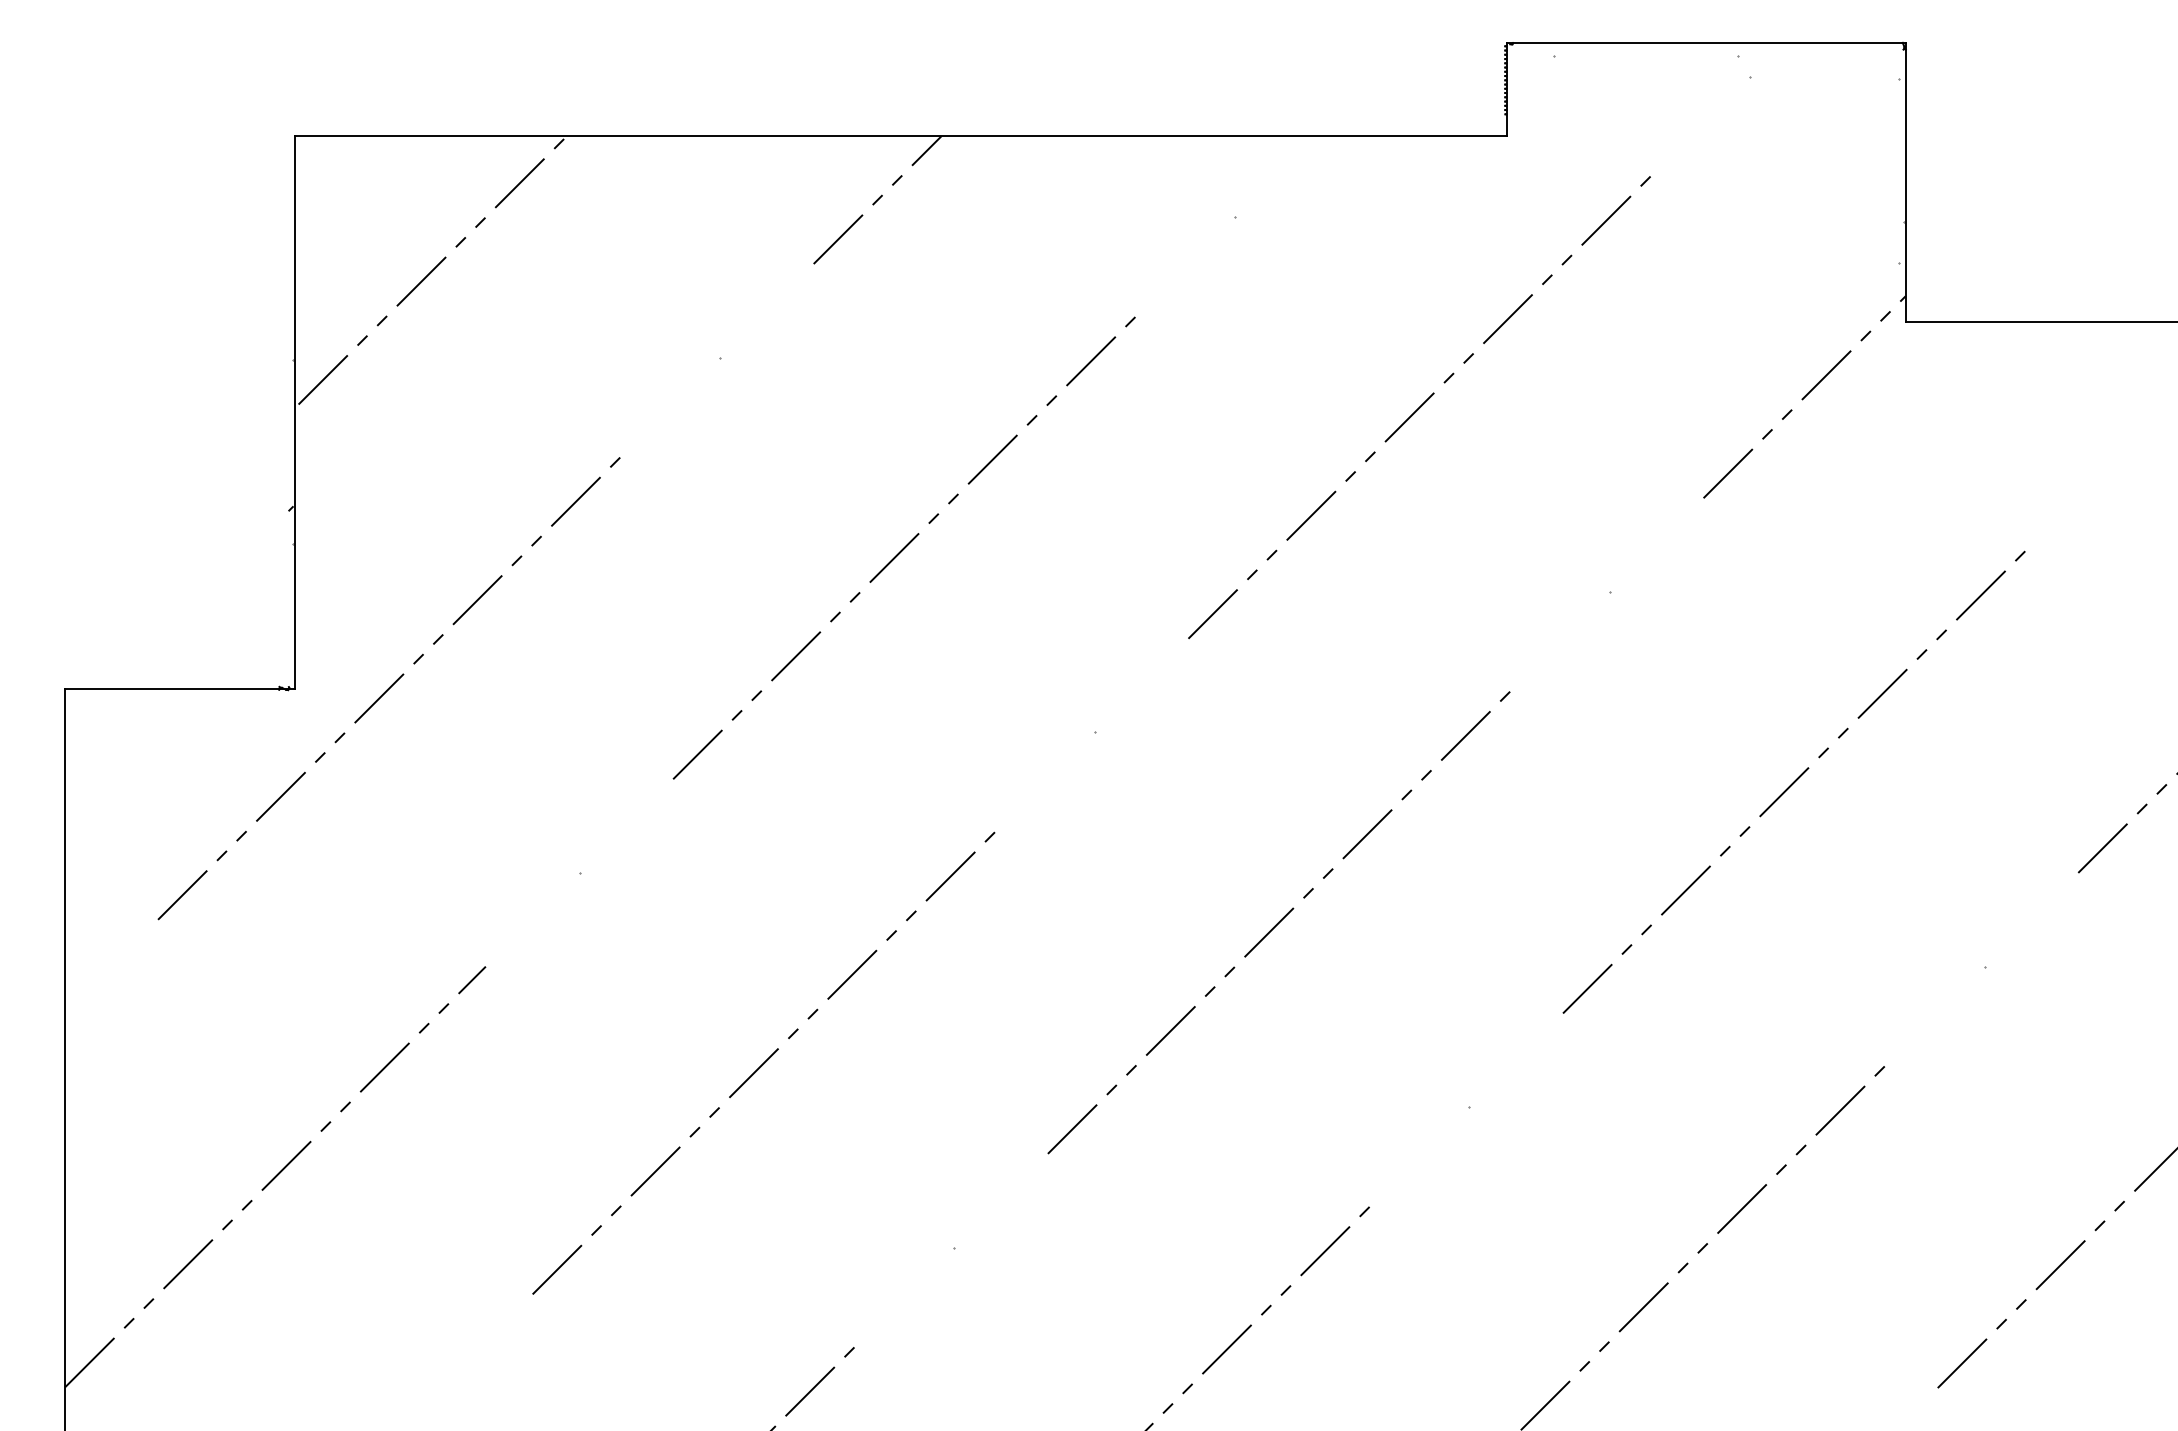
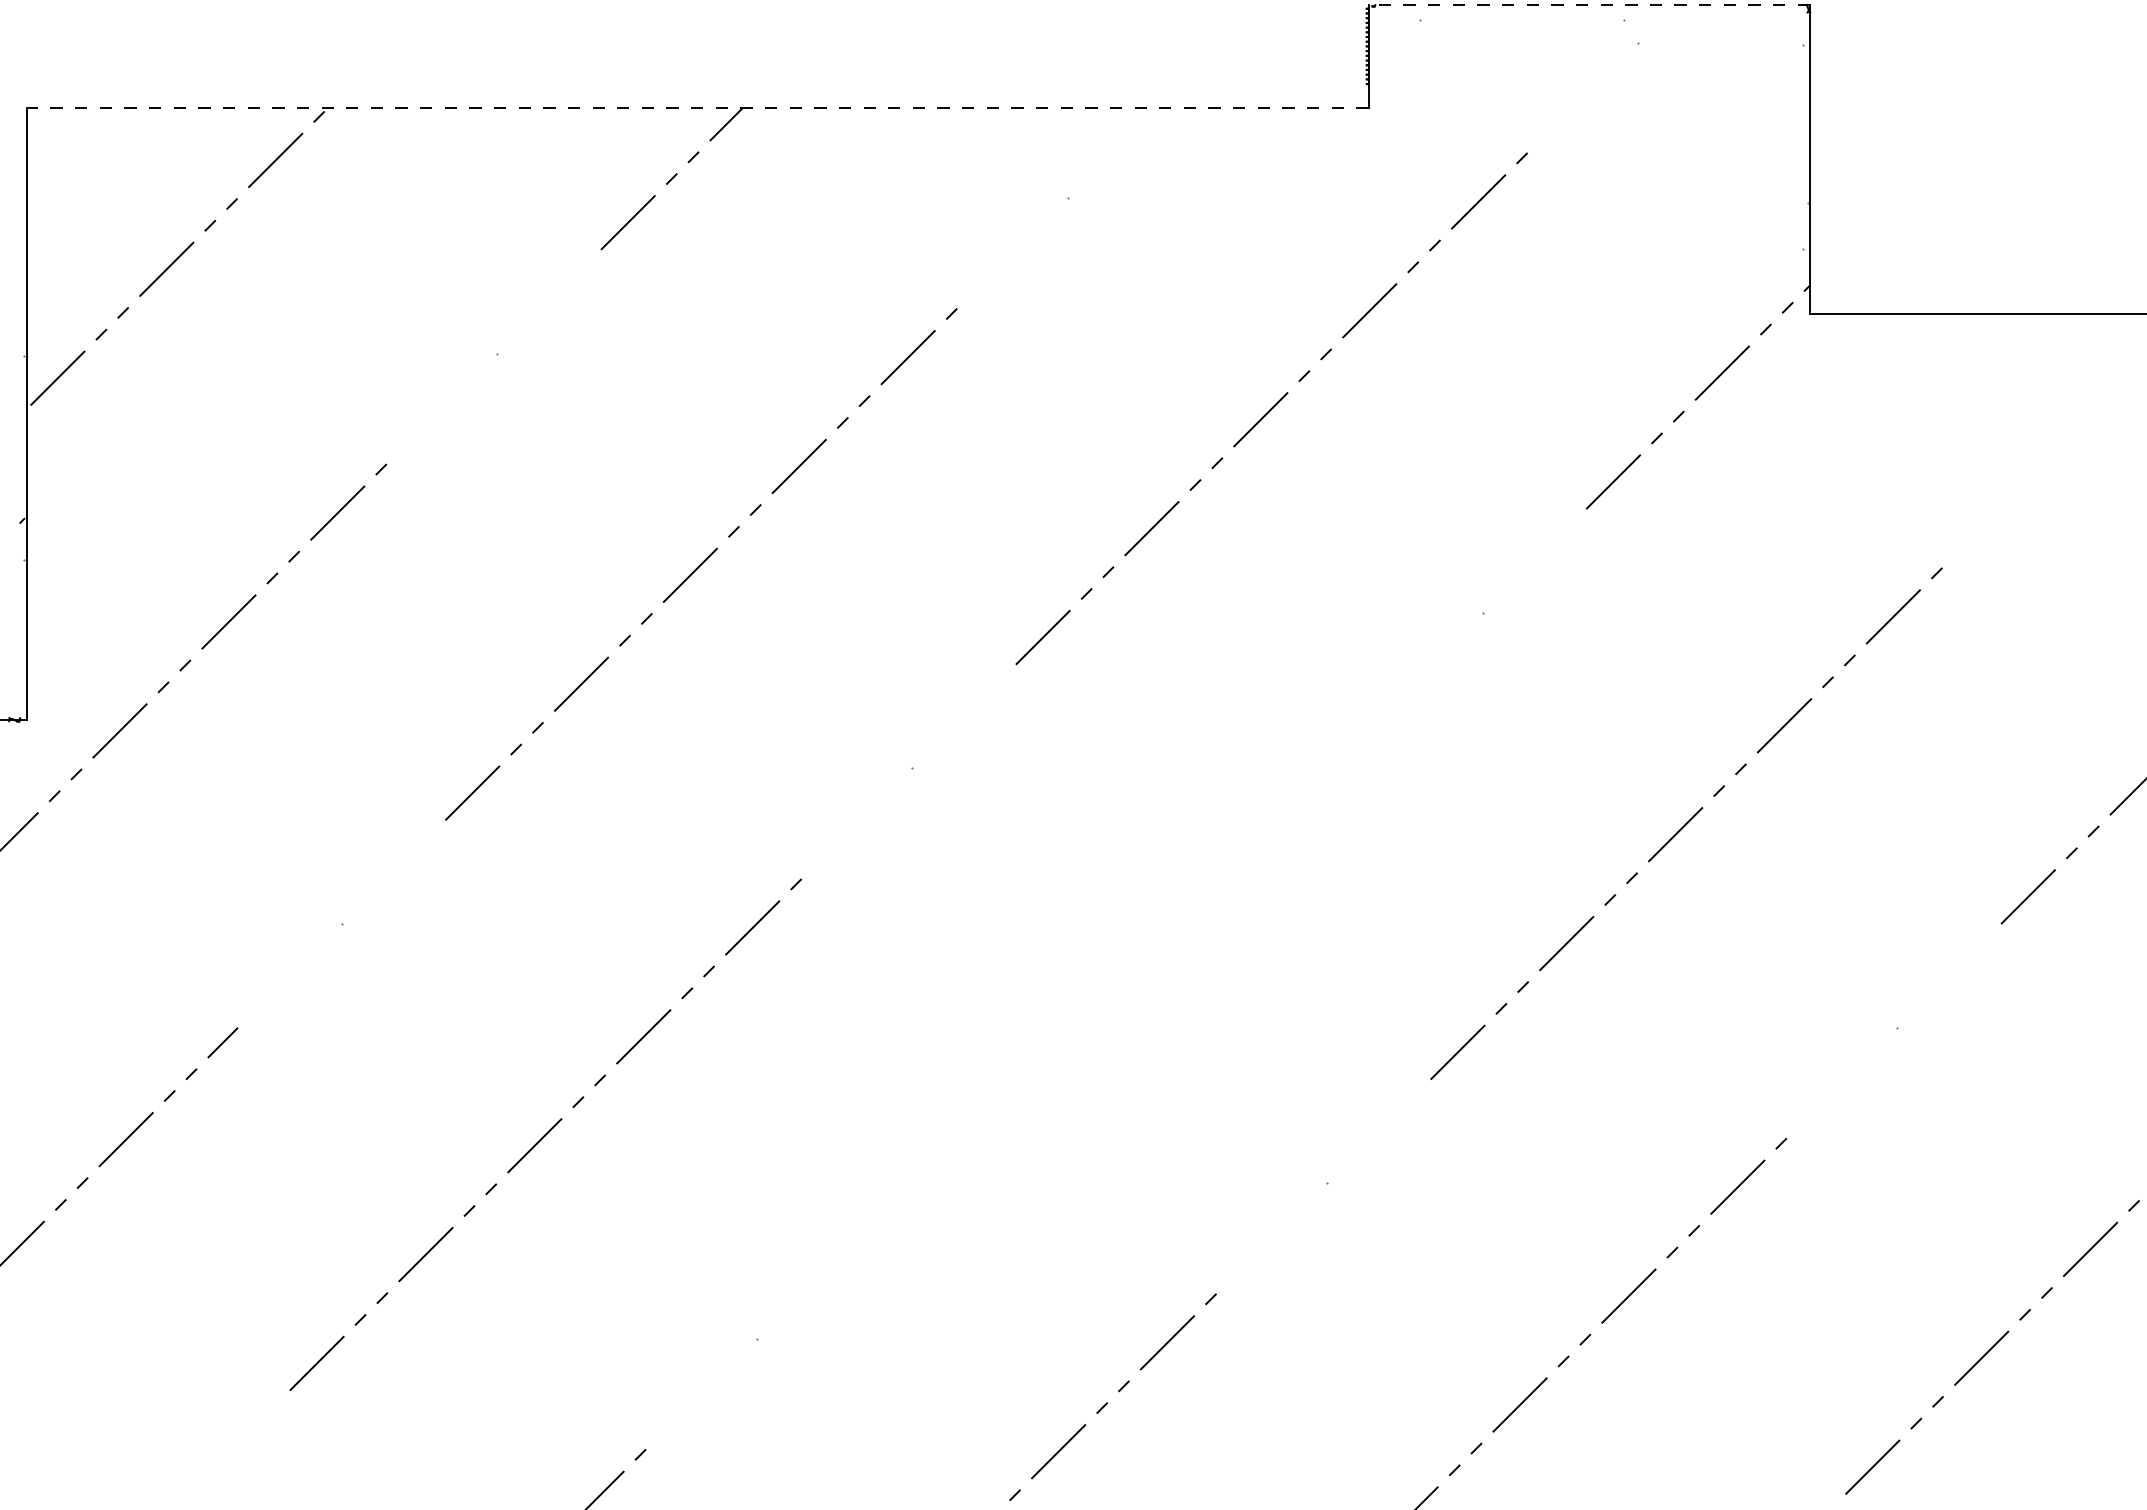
line: (1705, 43) -> (1588, 5), solid -> dashed
line: (901, 136) -> (698, 108), solid -> dashed
line: (1278, 922) -> (1115, 978), removed

